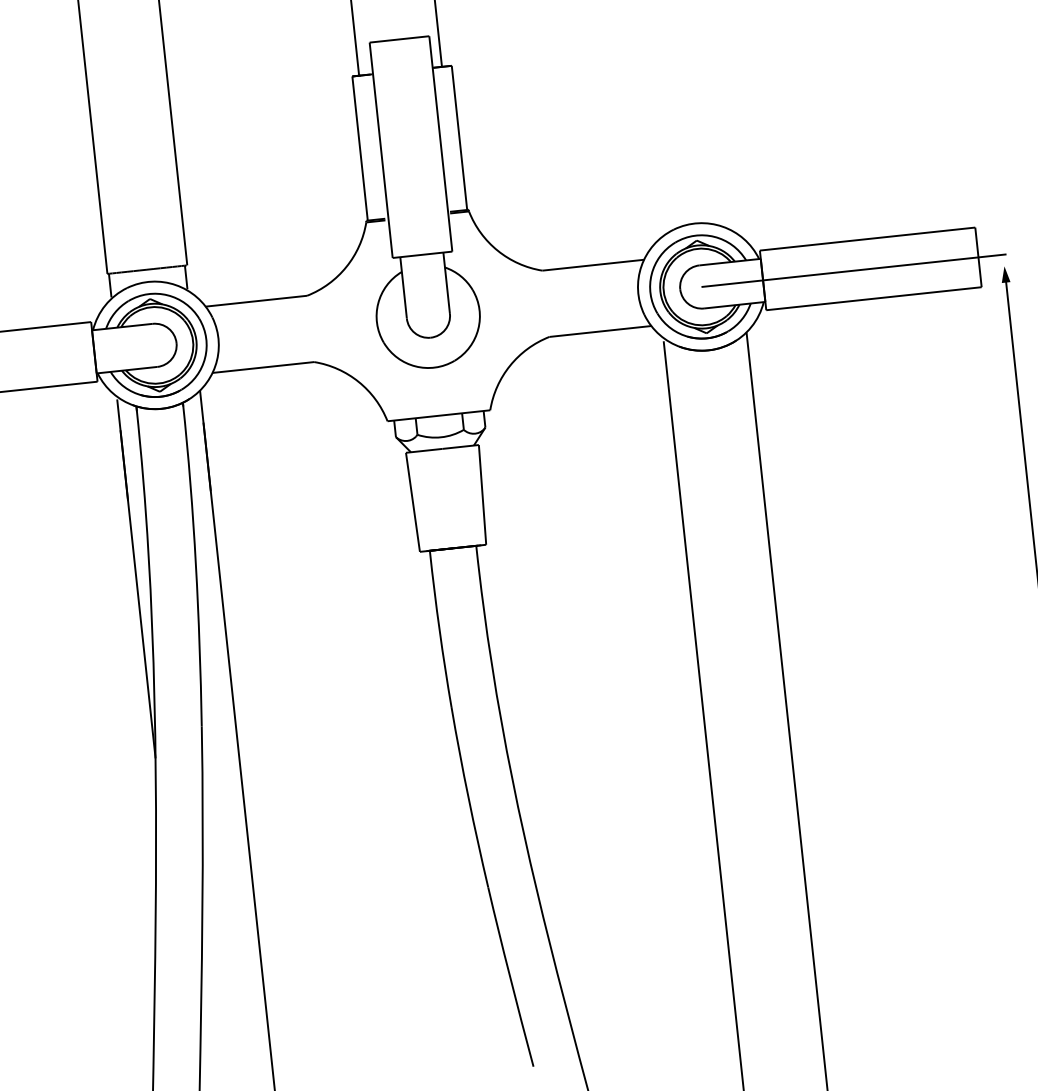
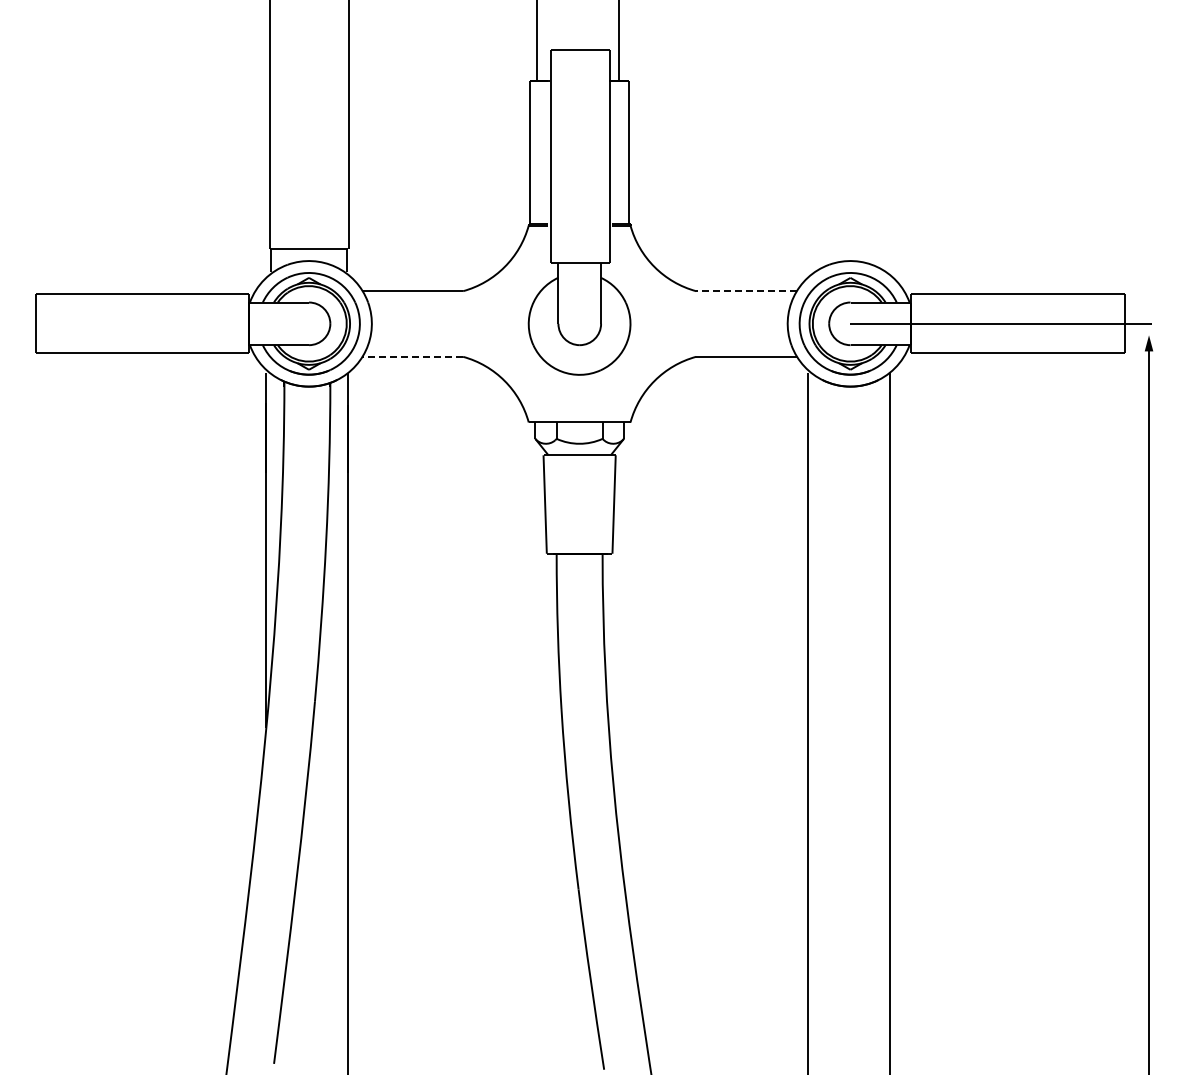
line: (593, 265) -> (746, 291), solid -> dashed
line: (263, 367) -> (412, 356), solid -> dashed

